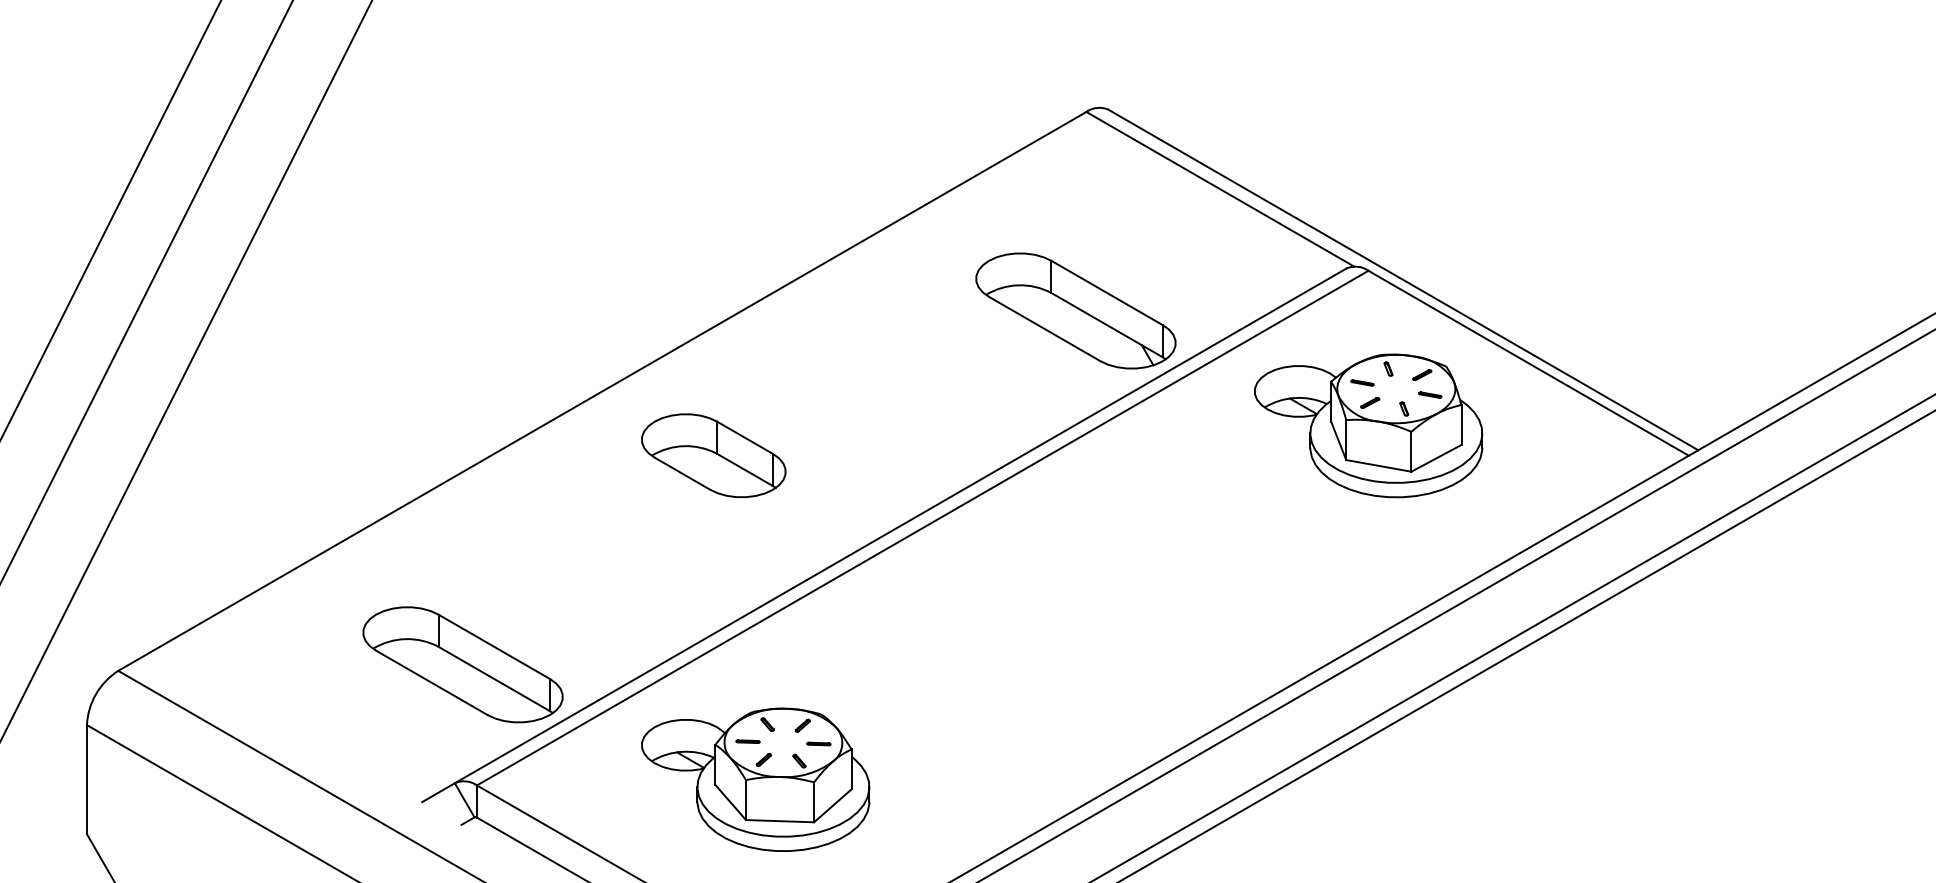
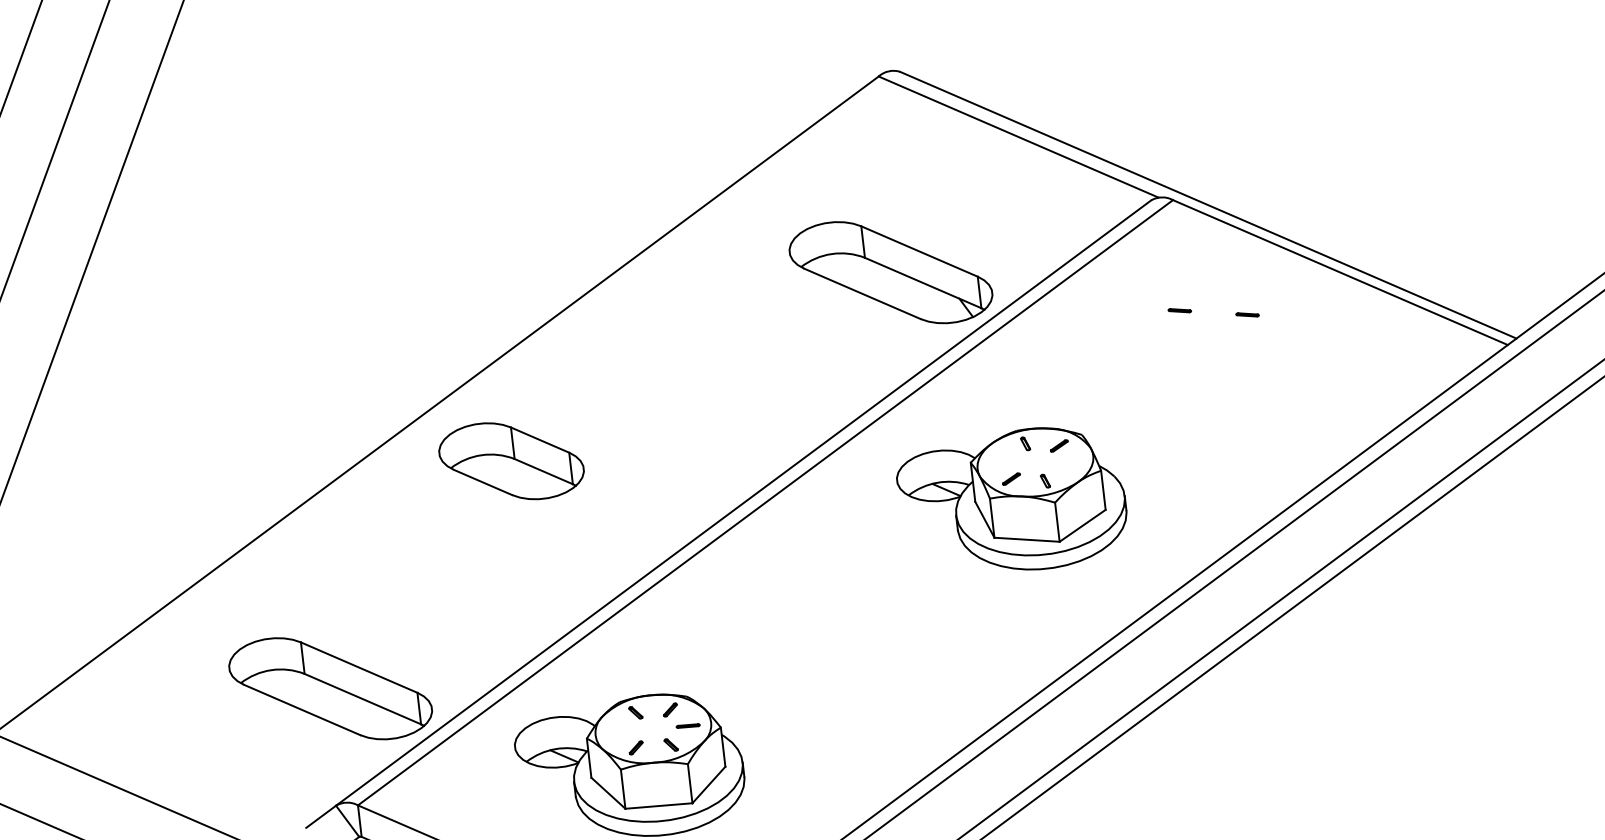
part: (1368, 425) -> (1012, 501), moved
part: (713, 455) -> (511, 461), moved
line: (747, 741) -> (618, 731), removed

